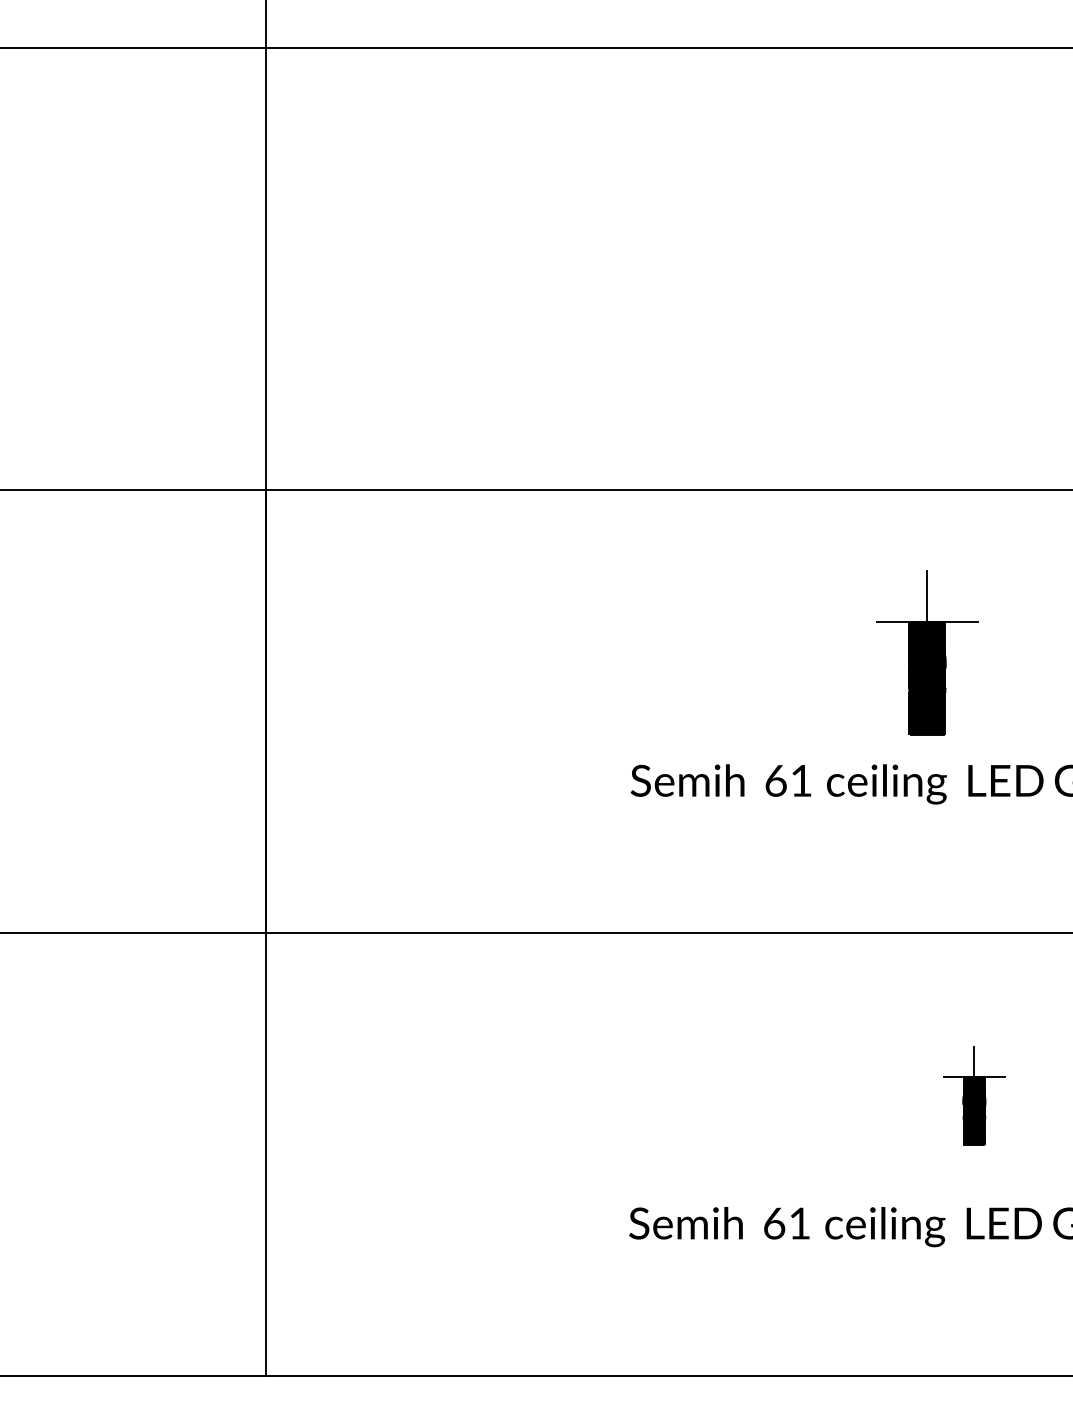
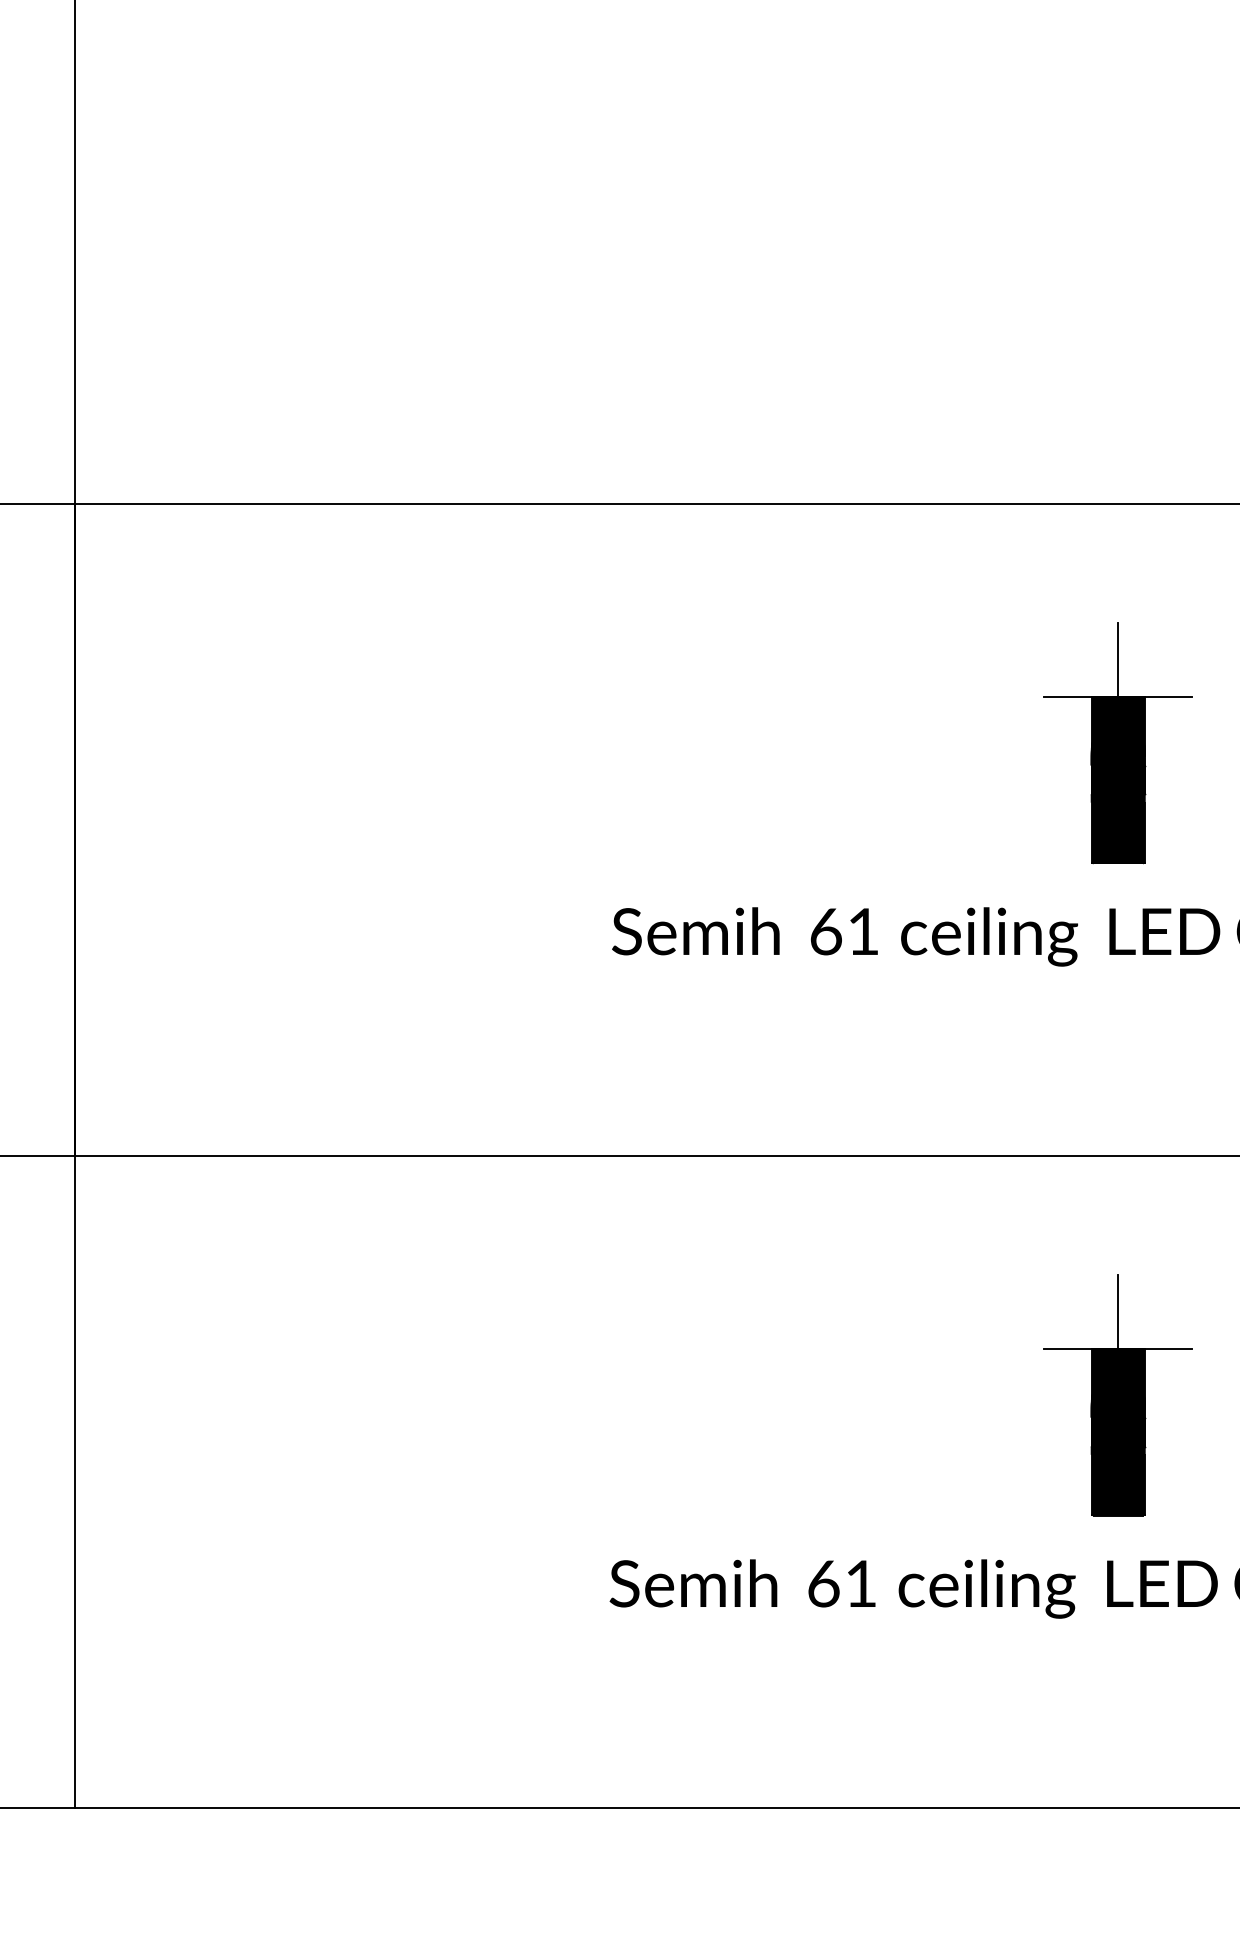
part: (927, 652) -> (1118, 742), moved
part: (974, 1095) -> (1118, 1395), size x1.67

